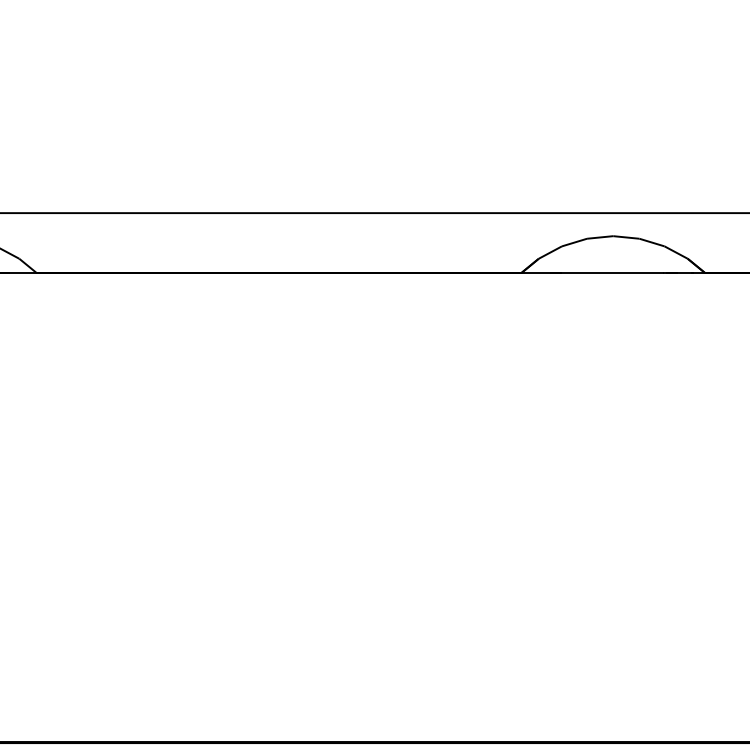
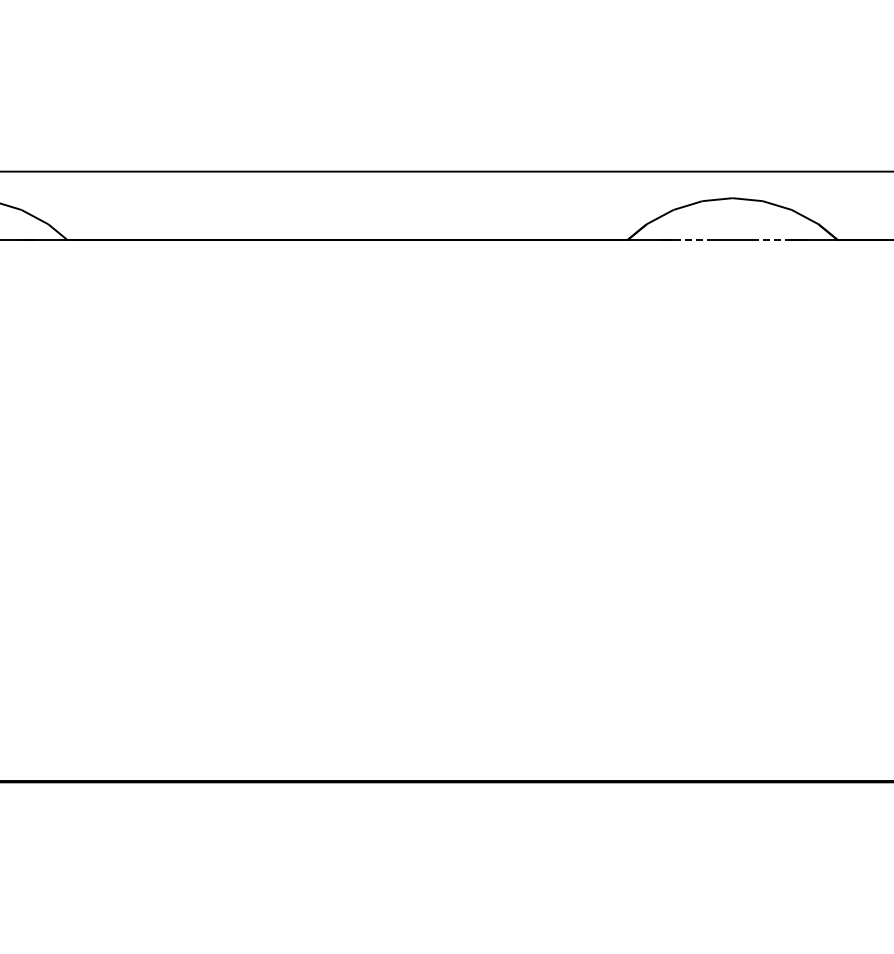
line: (578, 272) -> (692, 240), solid -> dashed
line: (646, 272) -> (770, 240), solid -> dashed

